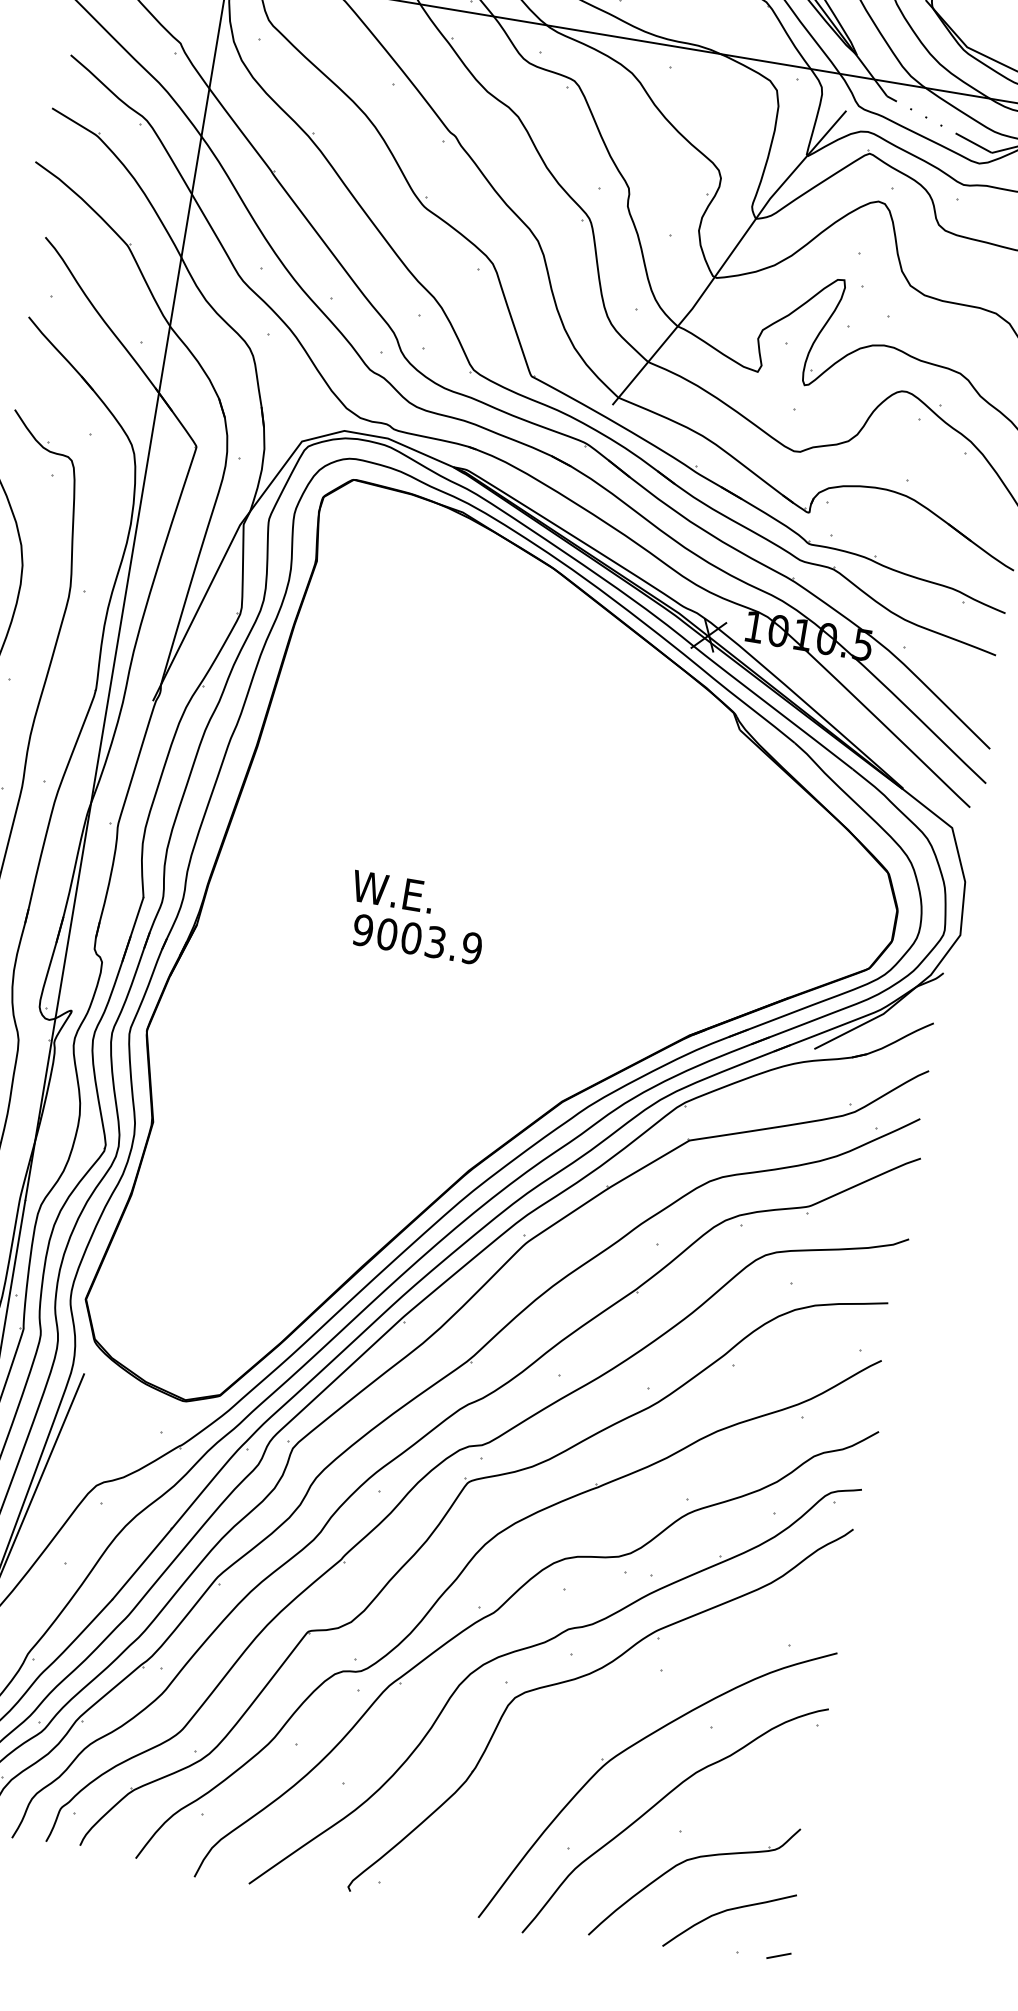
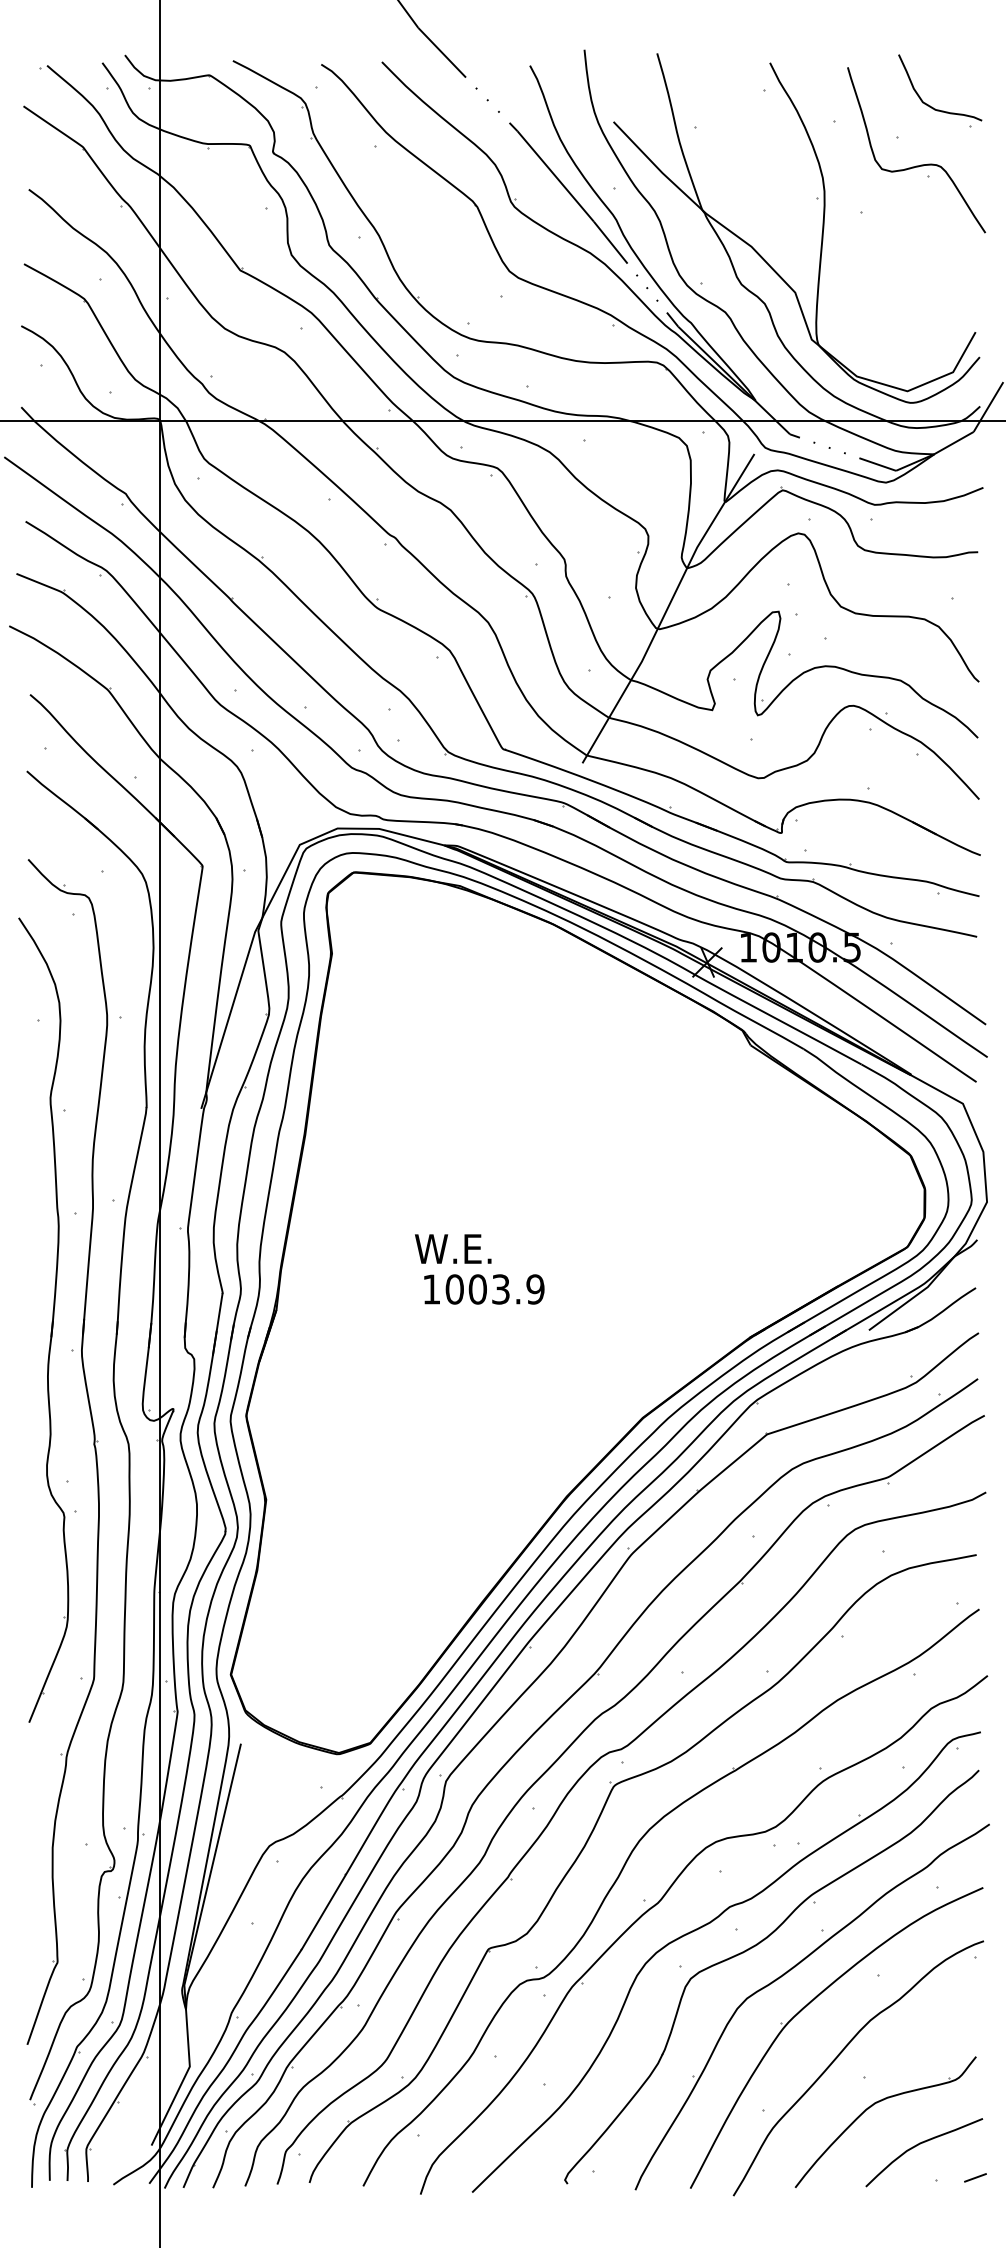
text: (362, 930) -> (431, 1289), 9003.9 -> 1003.9
part: (617, 1709) -> (787, 1973), added

